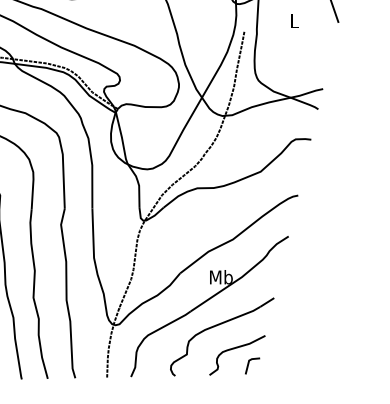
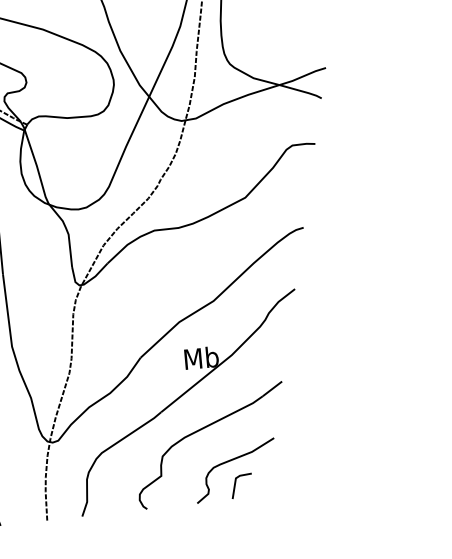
line: (249, 364) -> (236, 483), moved

